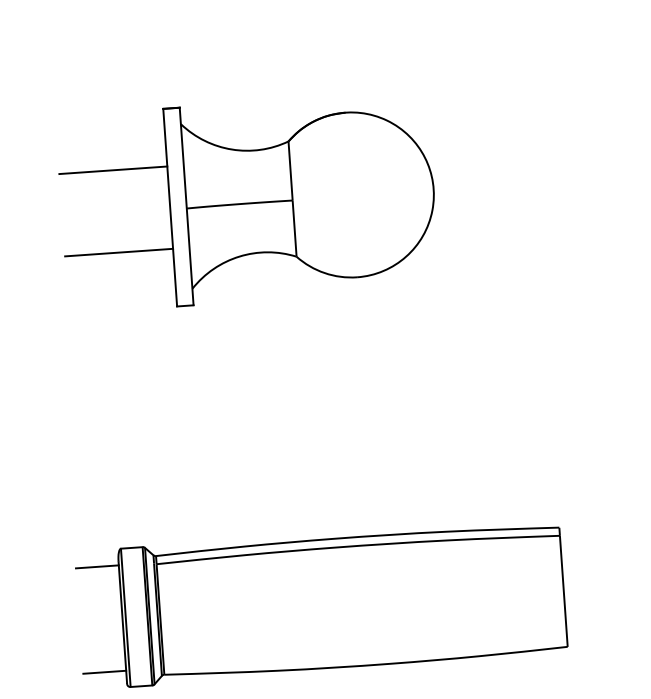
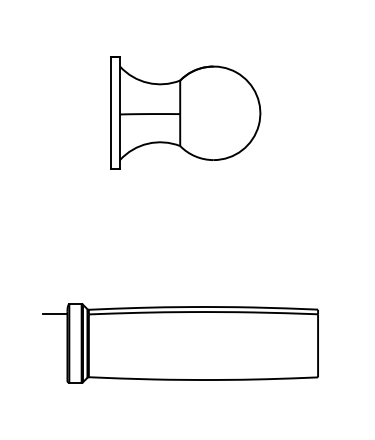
line: (112, 169) -> (79, 89), removed
line: (118, 252) -> (79, 136), removed
line: (105, 672) -> (55, 373), removed

